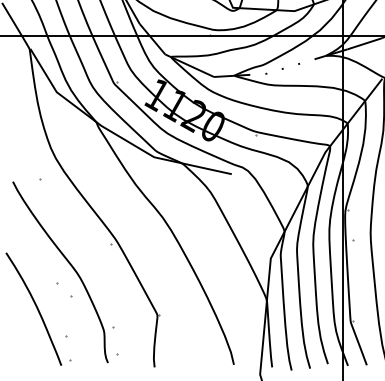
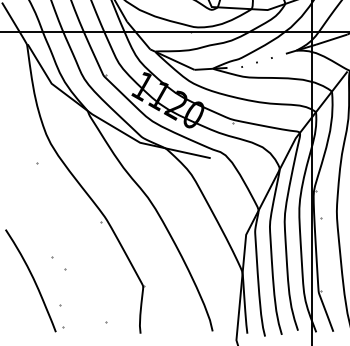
part: (70, 266) -> (64, 242), removed

